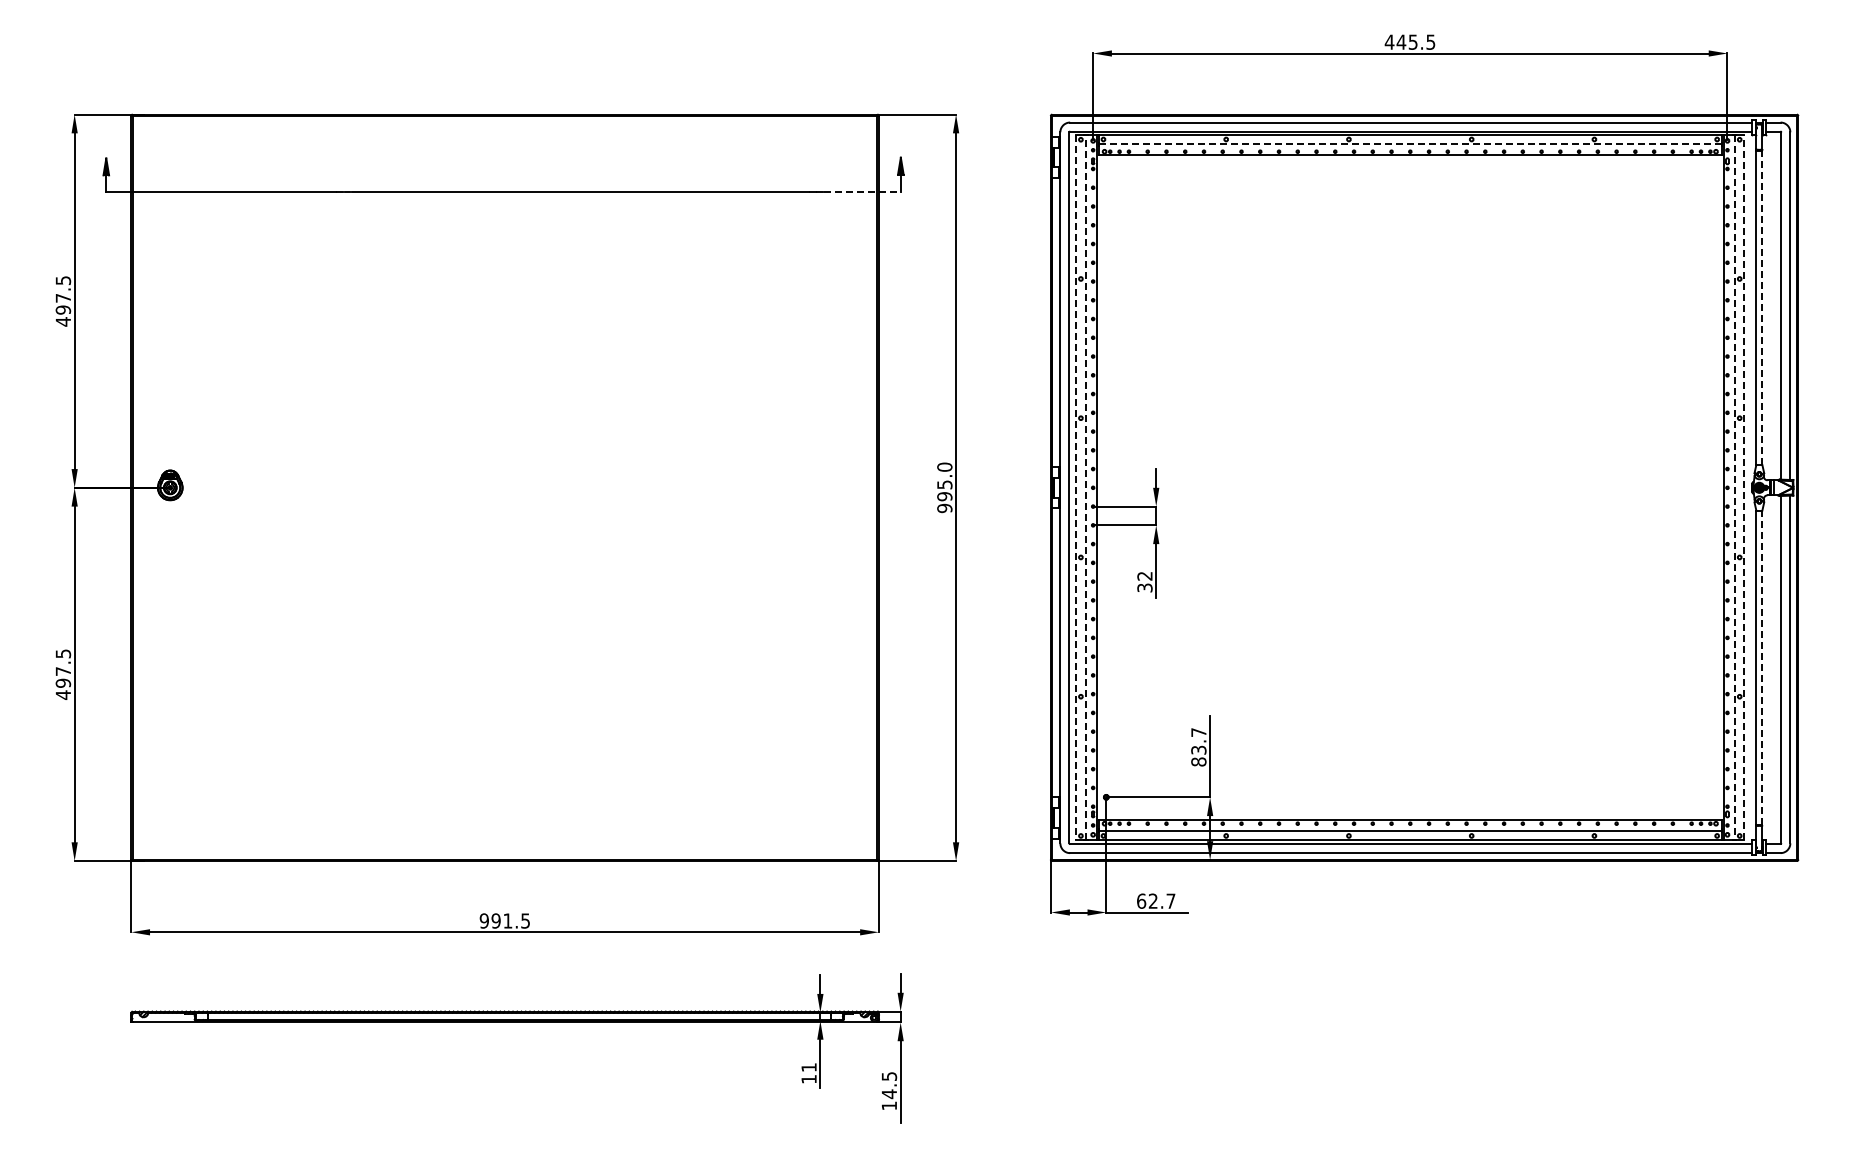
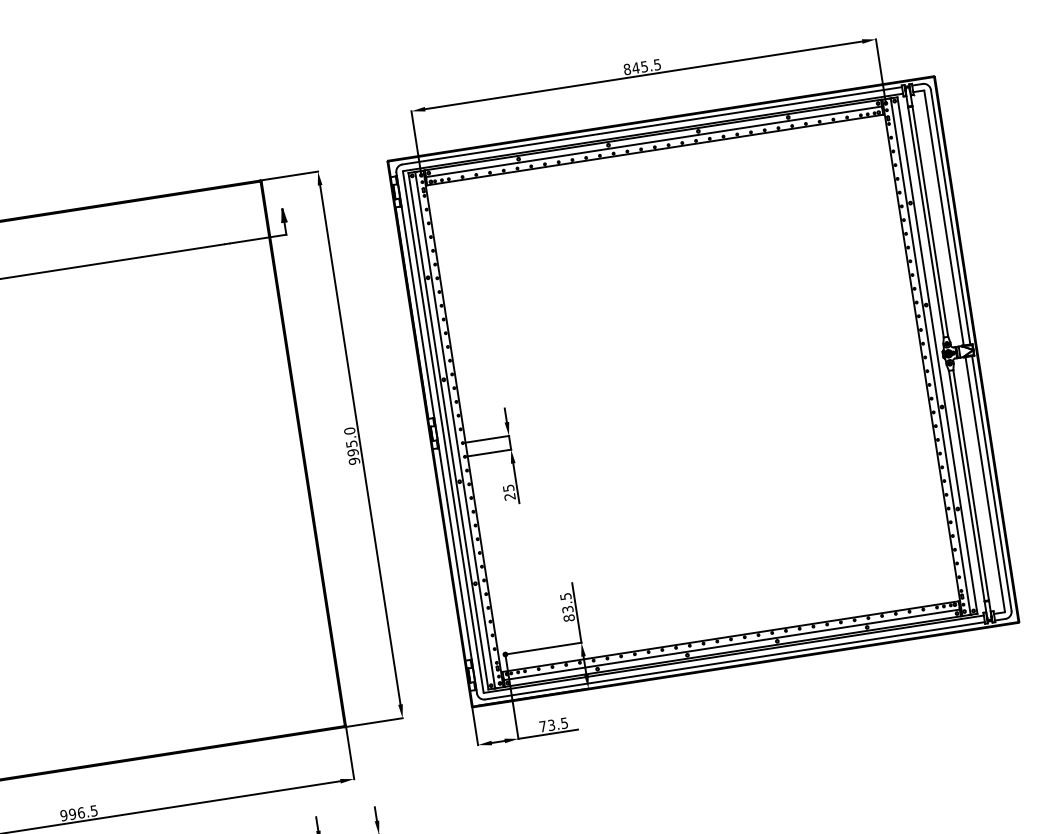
text: (1389, 41) -> (627, 68), 445.5 -> 845.5
line: (1410, 144) -> (654, 141), dashed -> solid
line: (863, 192) -> (259, 239), dashed -> solid
line: (1762, 307) -> (930, 221), dashed -> solid
line: (1076, 487) -> (448, 431), dashed -> solid
line: (1085, 487) -> (455, 429), dashed -> solid
line: (1734, 487) -> (930, 356), dashed -> solid
line: (1744, 487) -> (937, 355), dashed -> solid
text: (1144, 582) -> (509, 492), 32 -> 25
line: (1762, 667) -> (971, 485), dashed -> solid
text: (1198, 732) -> (565, 596), 83.7 -> 83.5
text: (1156, 900) -> (553, 724), 62.7 -> 73.5
text: (507, 920) -> (80, 812), 991.5 -> 996.5

